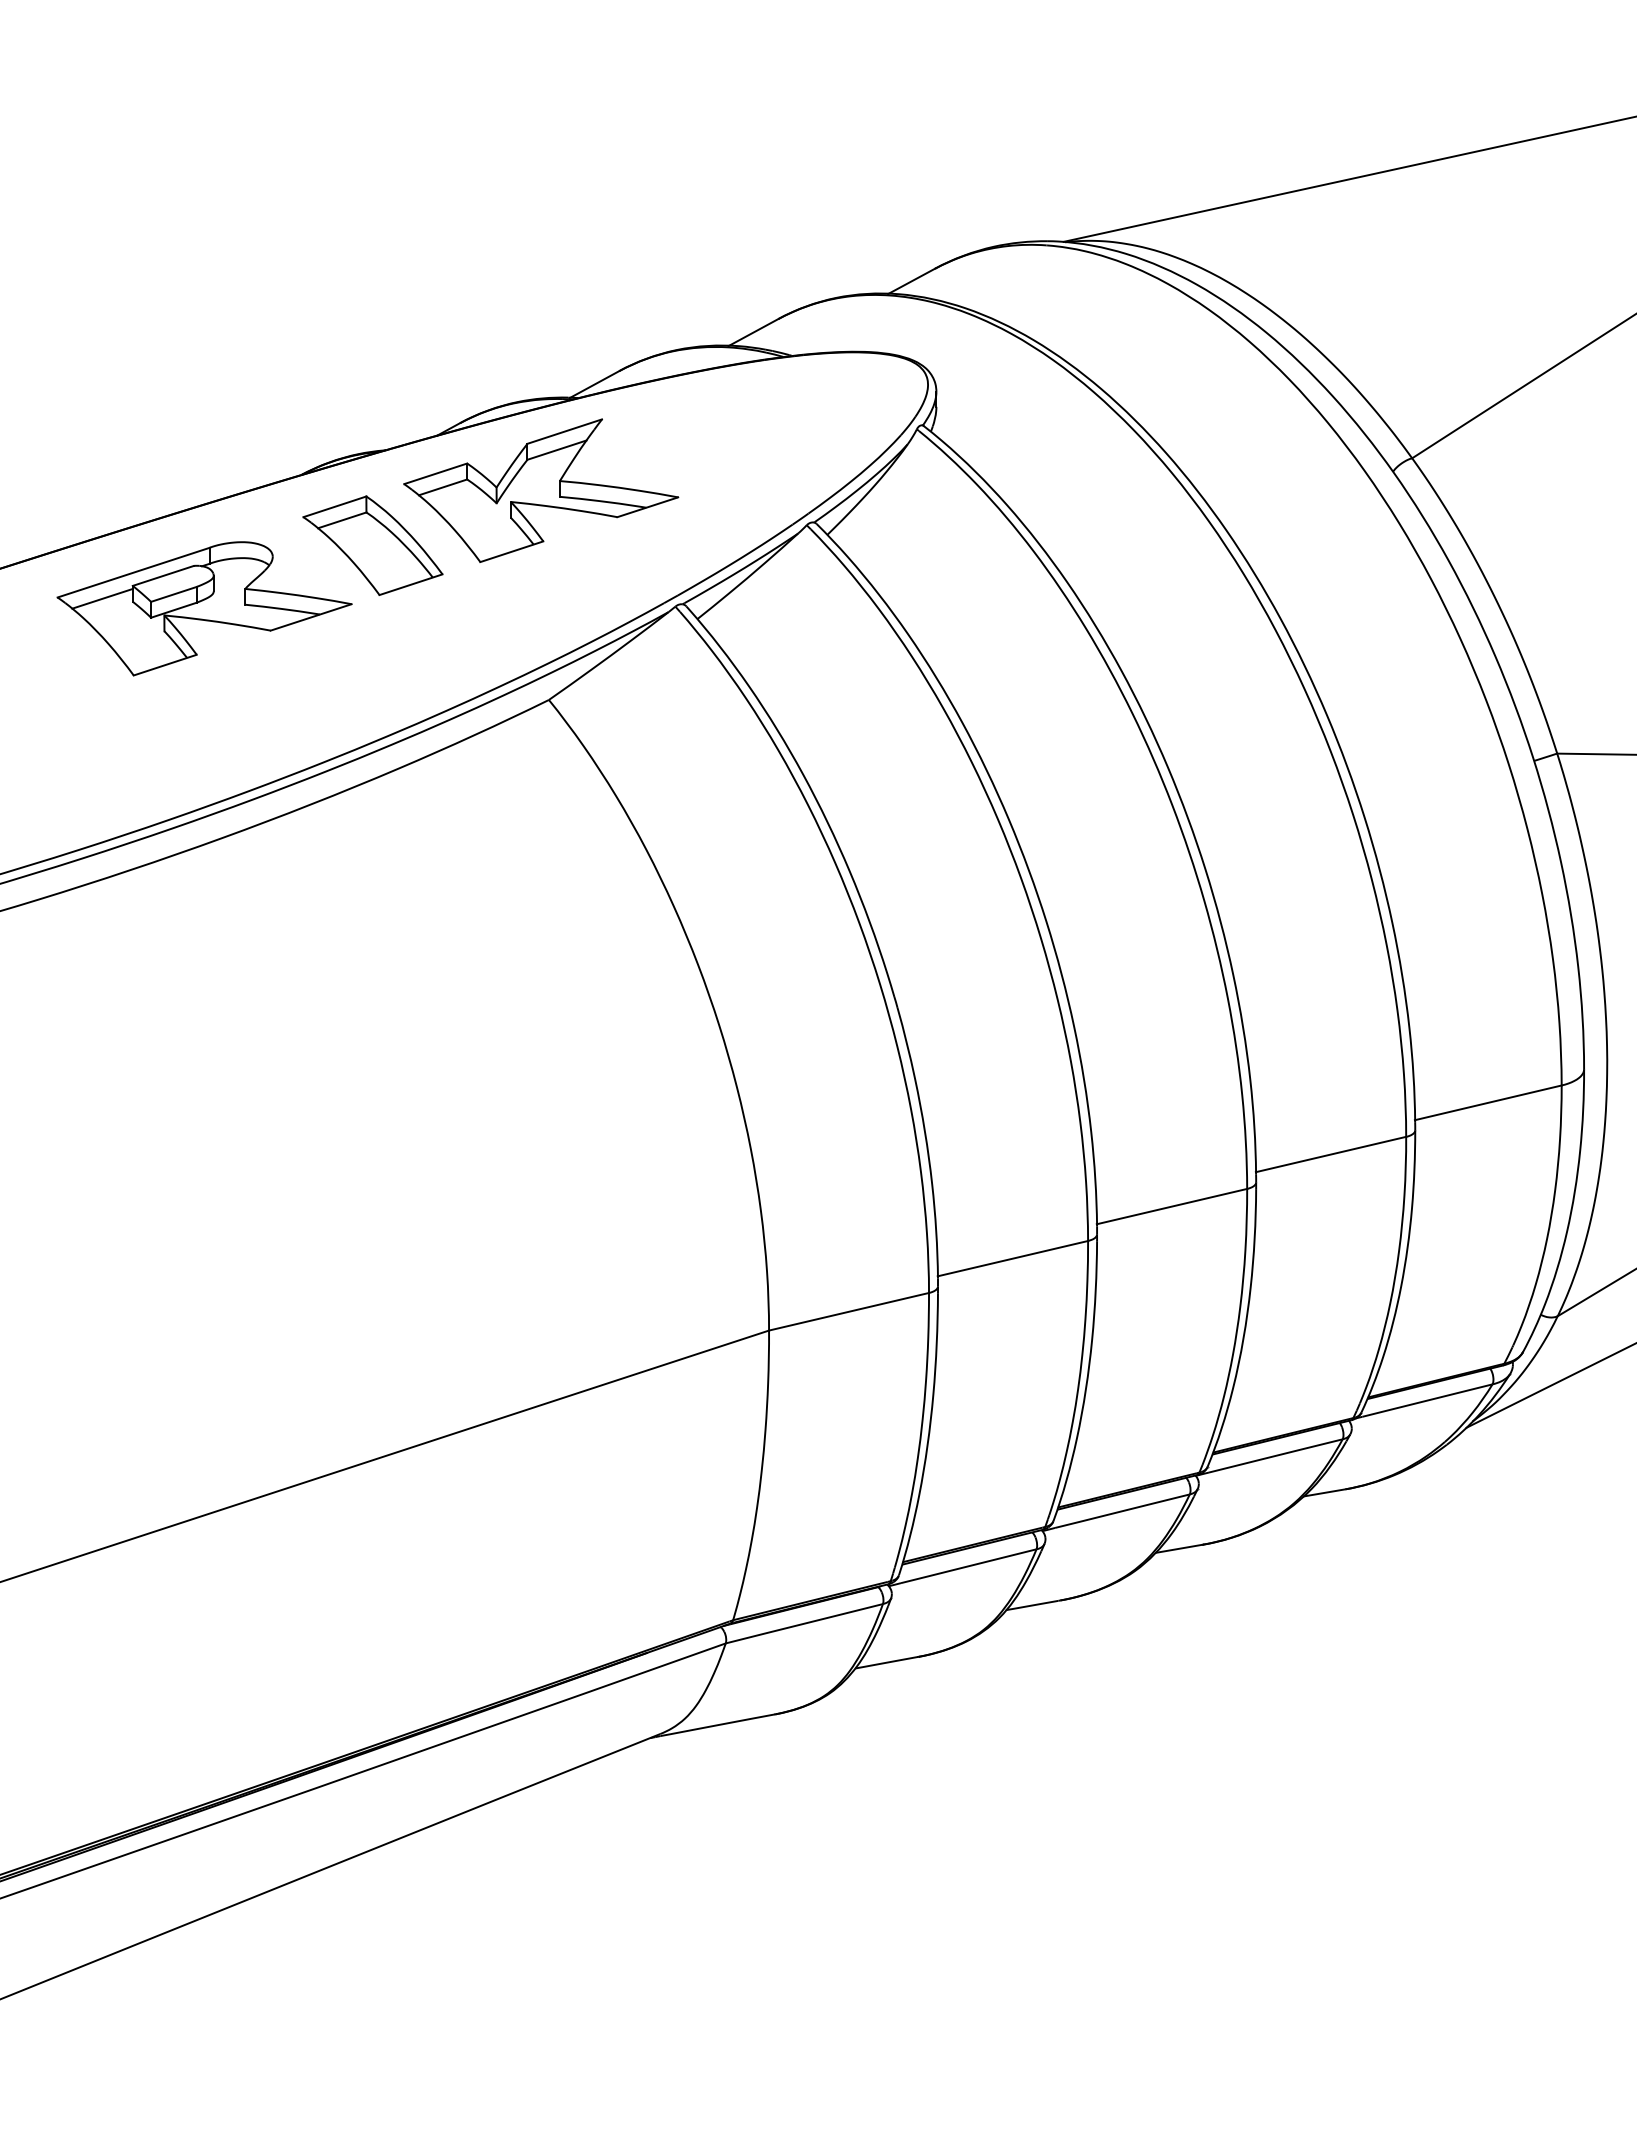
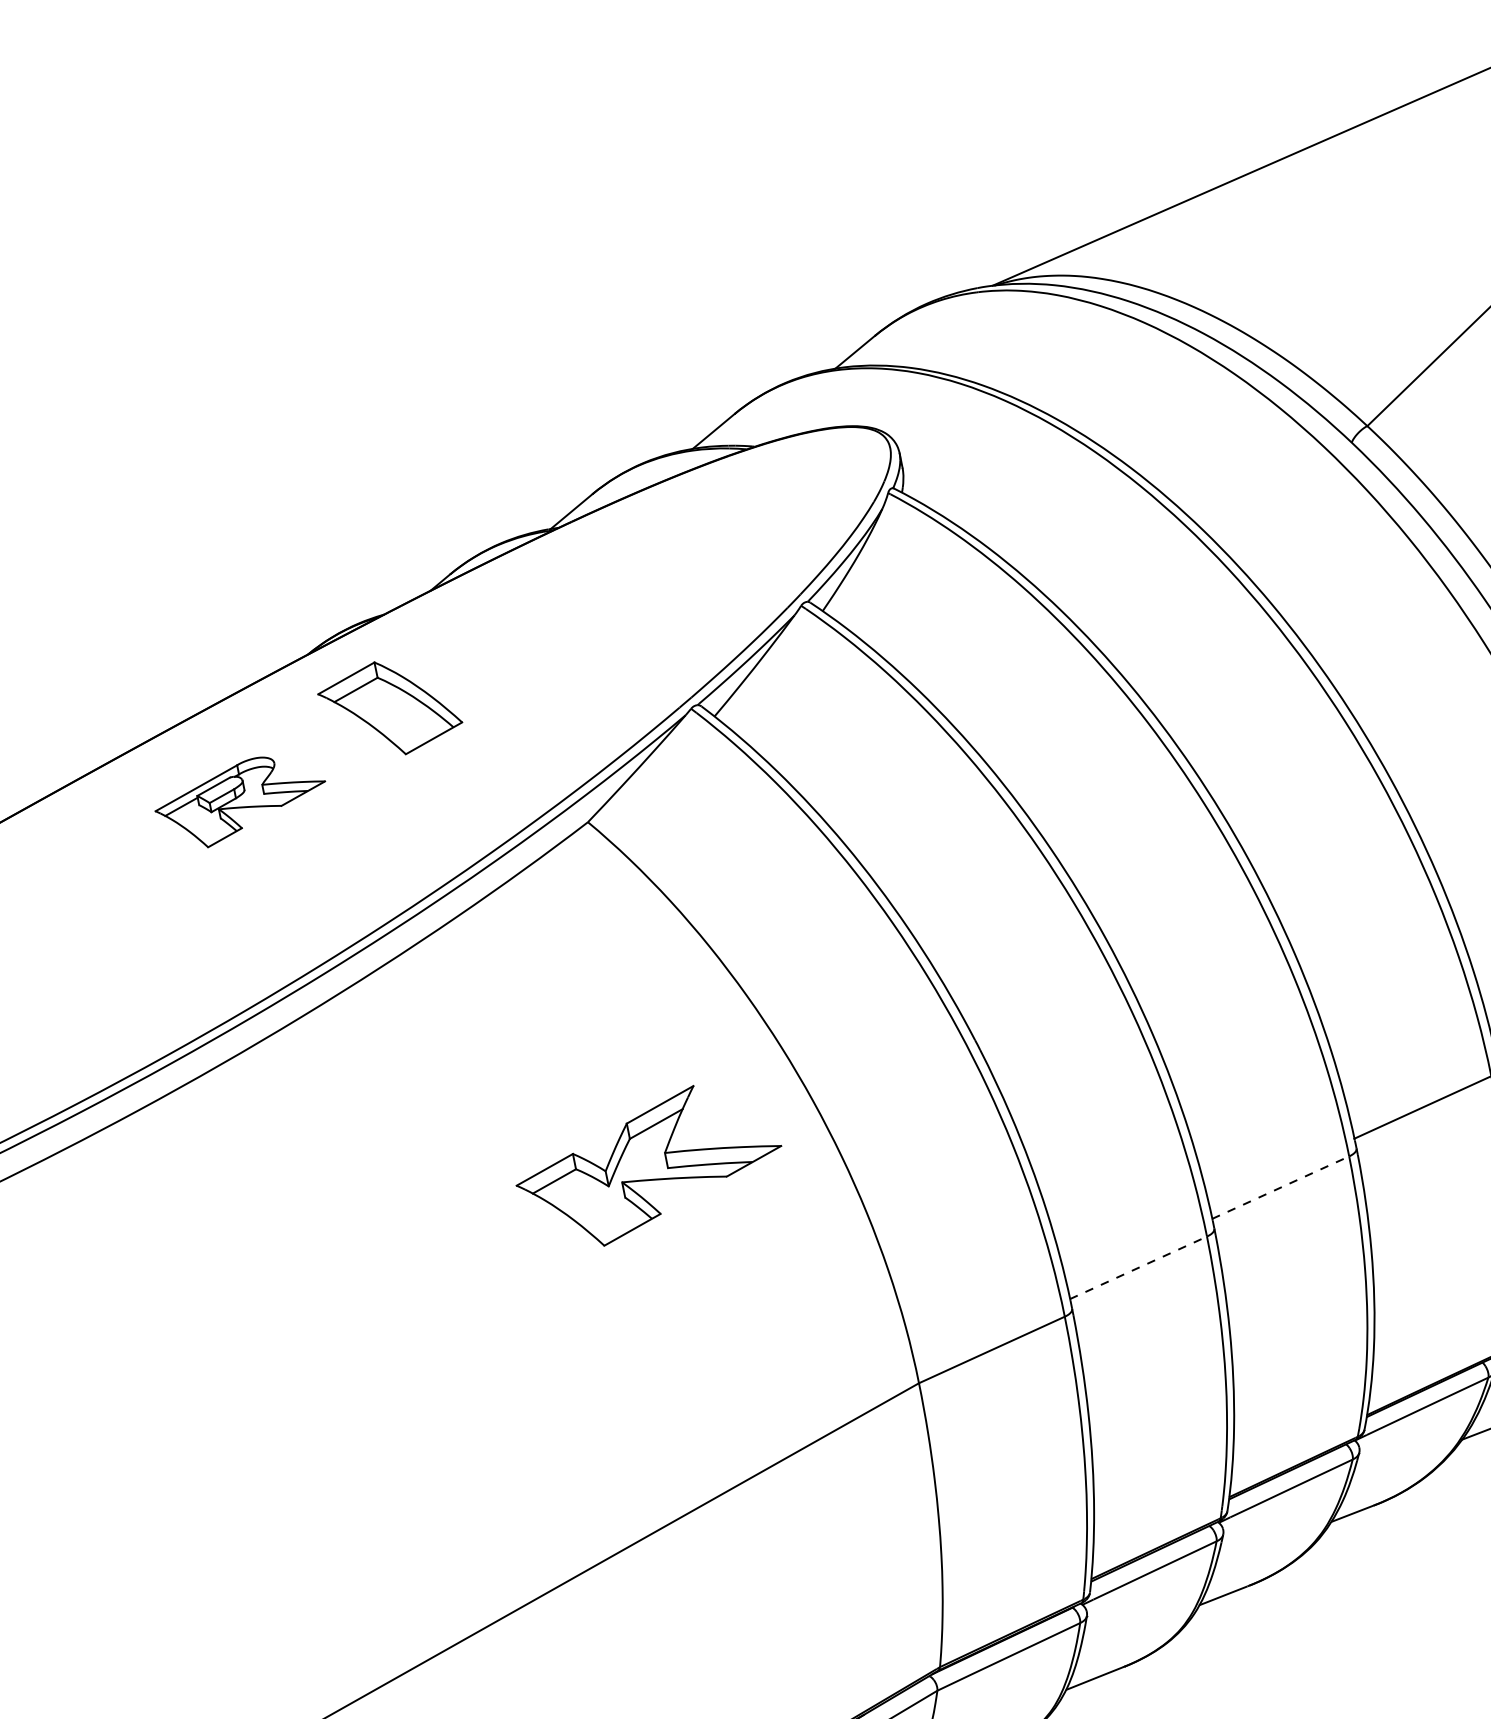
part: (541, 490) -> (649, 1165), moved
part: (204, 608) -> (241, 800), size x0.6
line: (1172, 1206) -> (1281, 1187), solid -> dashed
line: (1013, 1258) -> (1139, 1267), solid -> dashed

